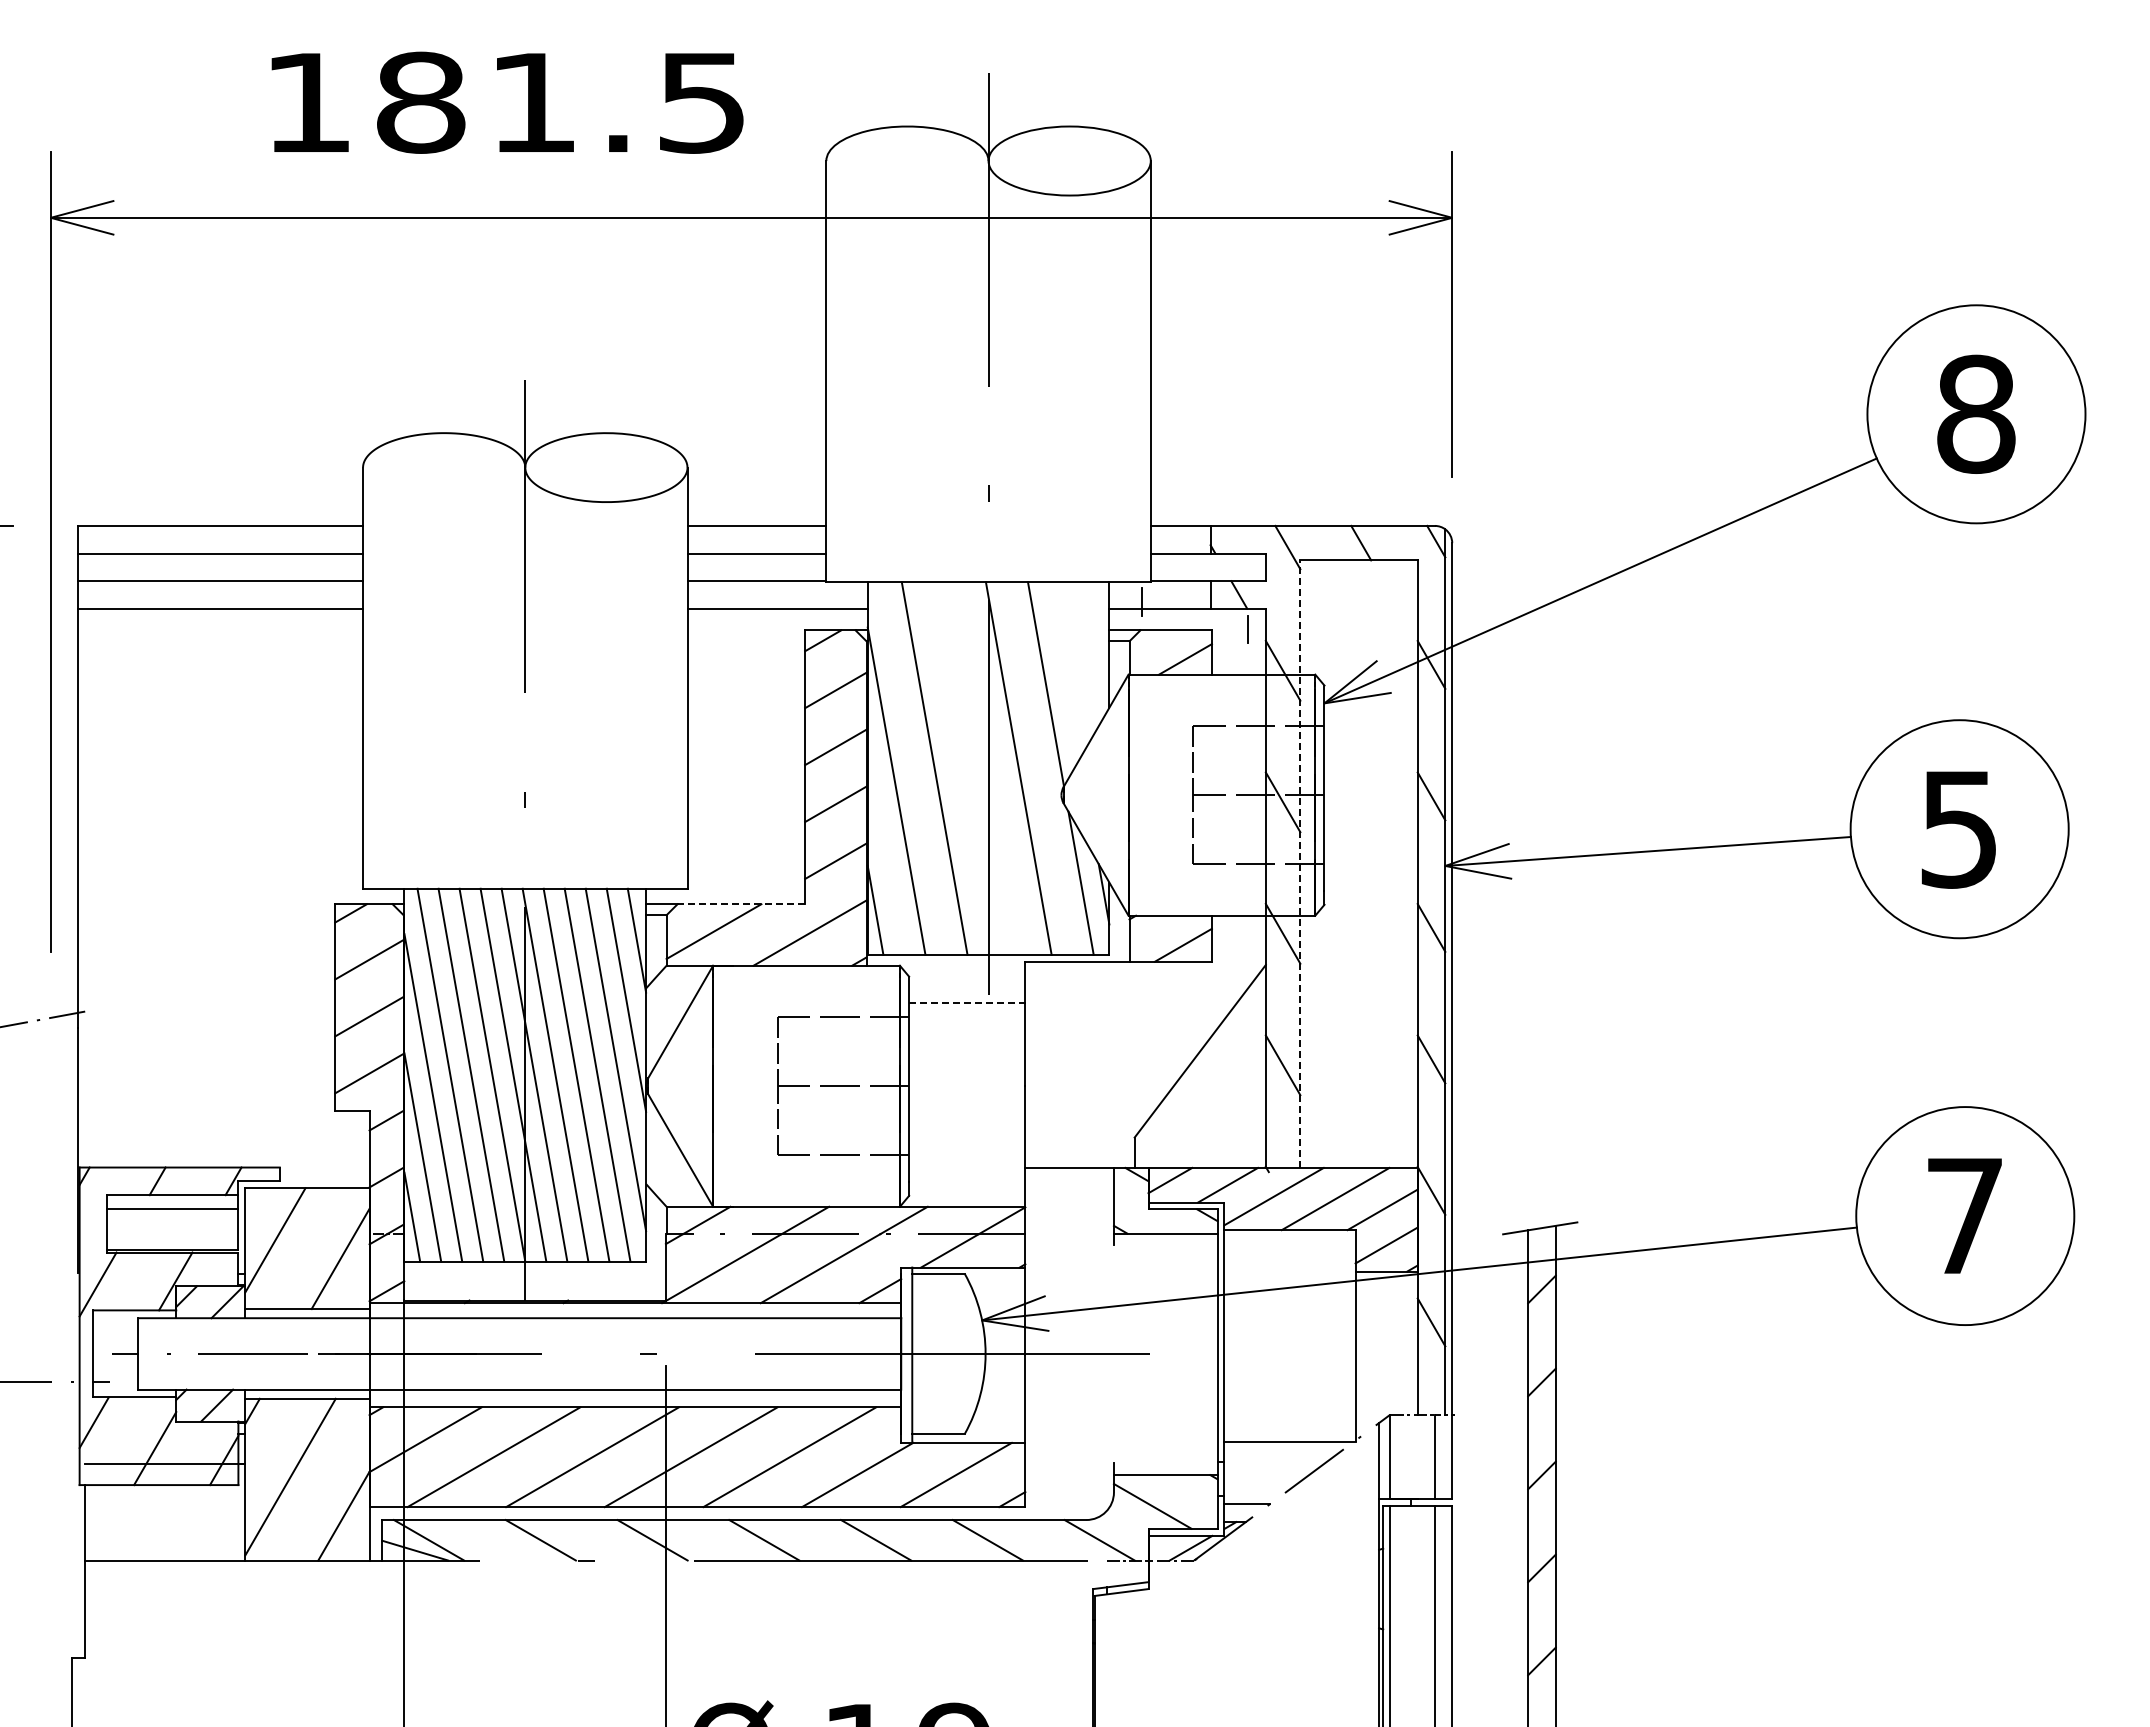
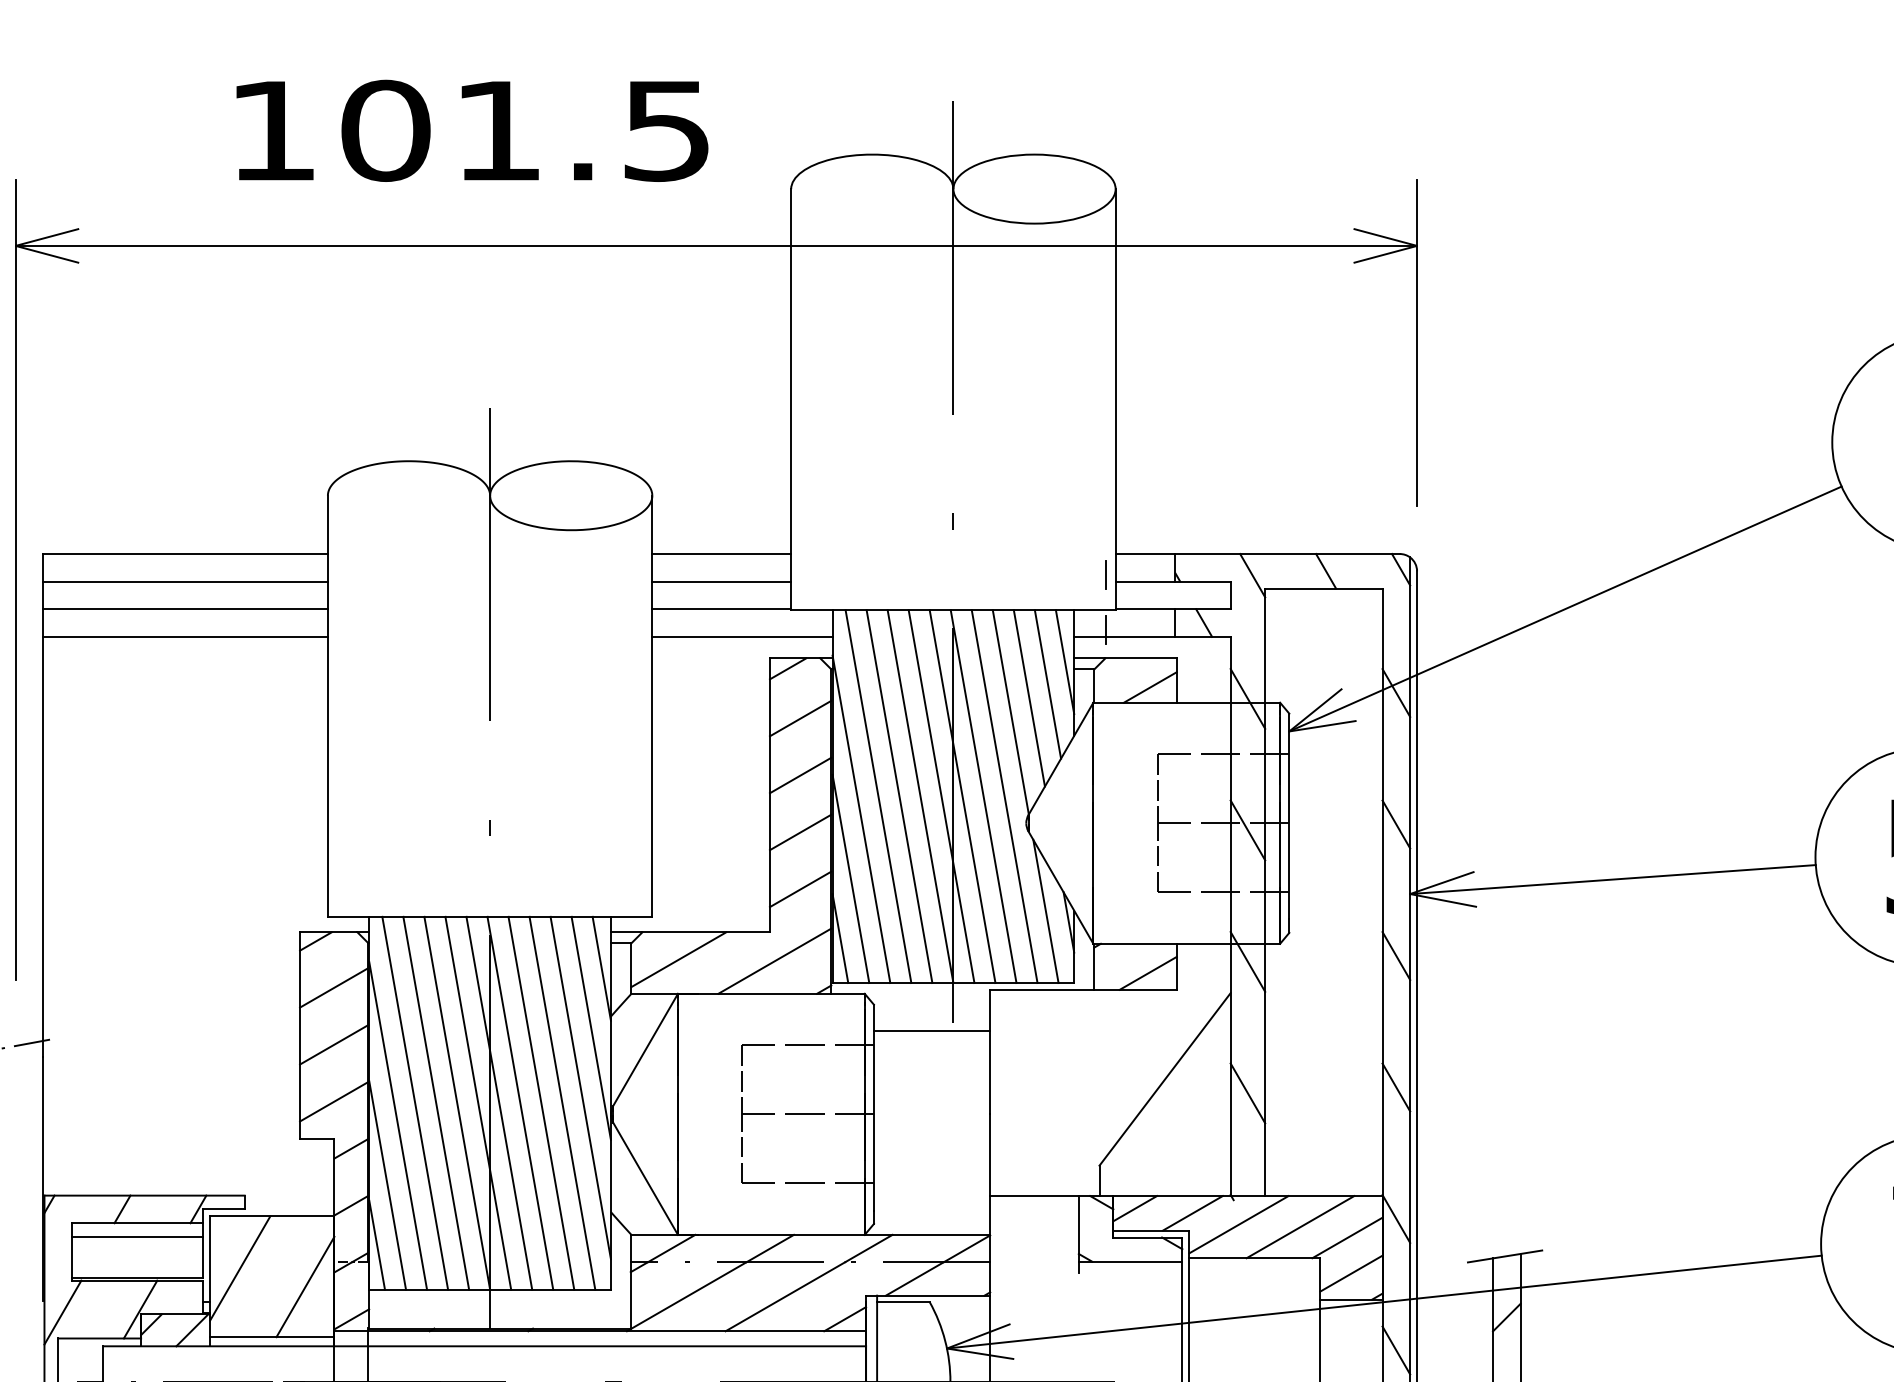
text: (420, 102) -> (385, 130), 181.5 -> 101.5
line: (1247, 629) -> (1106, 574), moved
line: (1100, 633) -> (1065, 661), added
line: (1083, 656) -> (1048, 684), added
line: (1064, 670) -> (1029, 698), added
line: (913, 768) -> (878, 796), added
line: (955, 768) -> (920, 796), added
line: (976, 768) -> (941, 796), added
line: (997, 768) -> (962, 796), added
line: (1039, 768) -> (1004, 796), added
line: (885, 850) -> (850, 878), added
line: (1300, 864) -> (1265, 892), dashed -> solid
line: (741, 904) -> (706, 932), dashed -> solid
line: (967, 1003) -> (932, 1031), dashed -> solid

